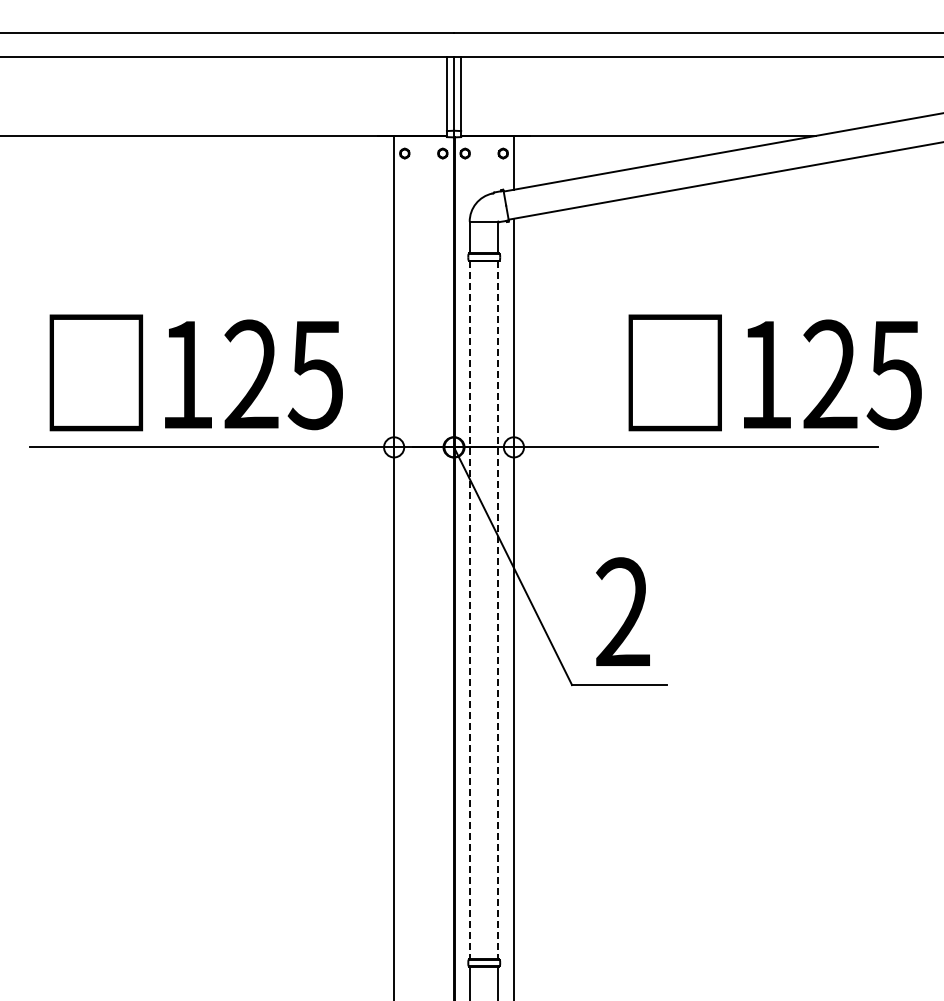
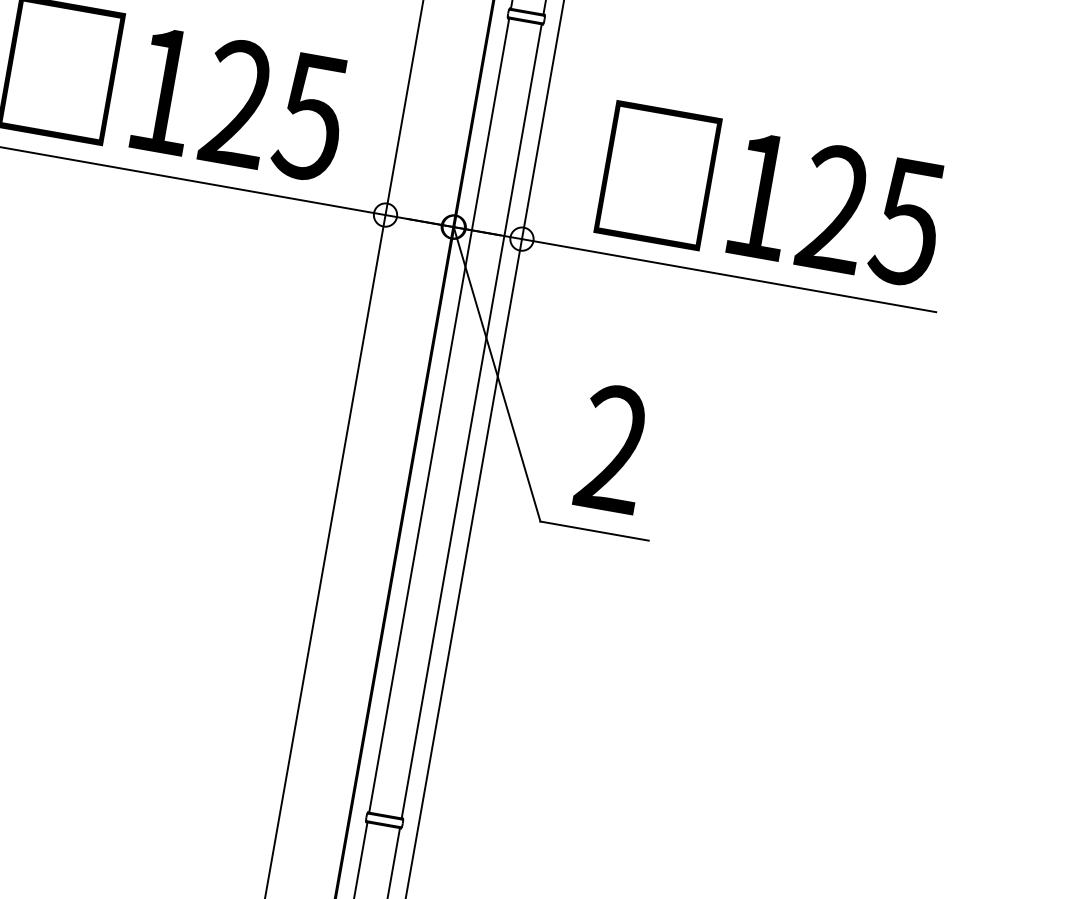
text: (774, 372) -> (771, 195), moved
line: (469, 610) -> (438, 415), dashed -> solid
line: (498, 610) -> (471, 421), dashed -> solid

